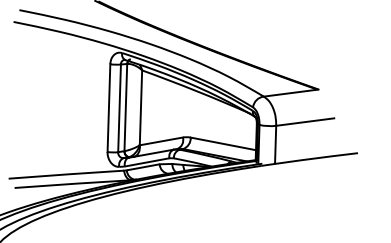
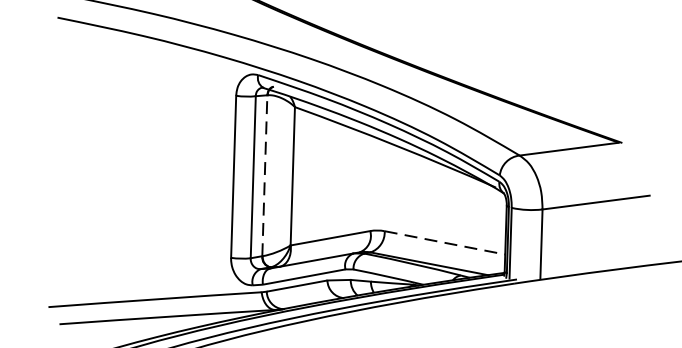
line: (125, 107) -> (264, 175), solid -> dashed
line: (223, 143) -> (445, 242), solid -> dashed

